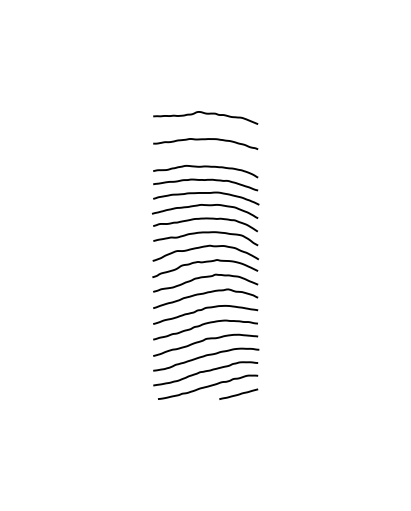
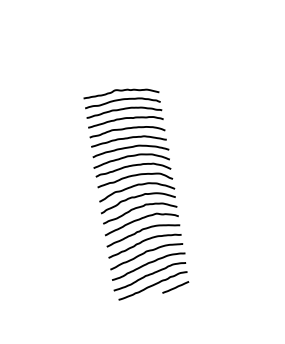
curve: (205, 126) -> (122, 99), added
curve: (205, 153) -> (125, 119), added

